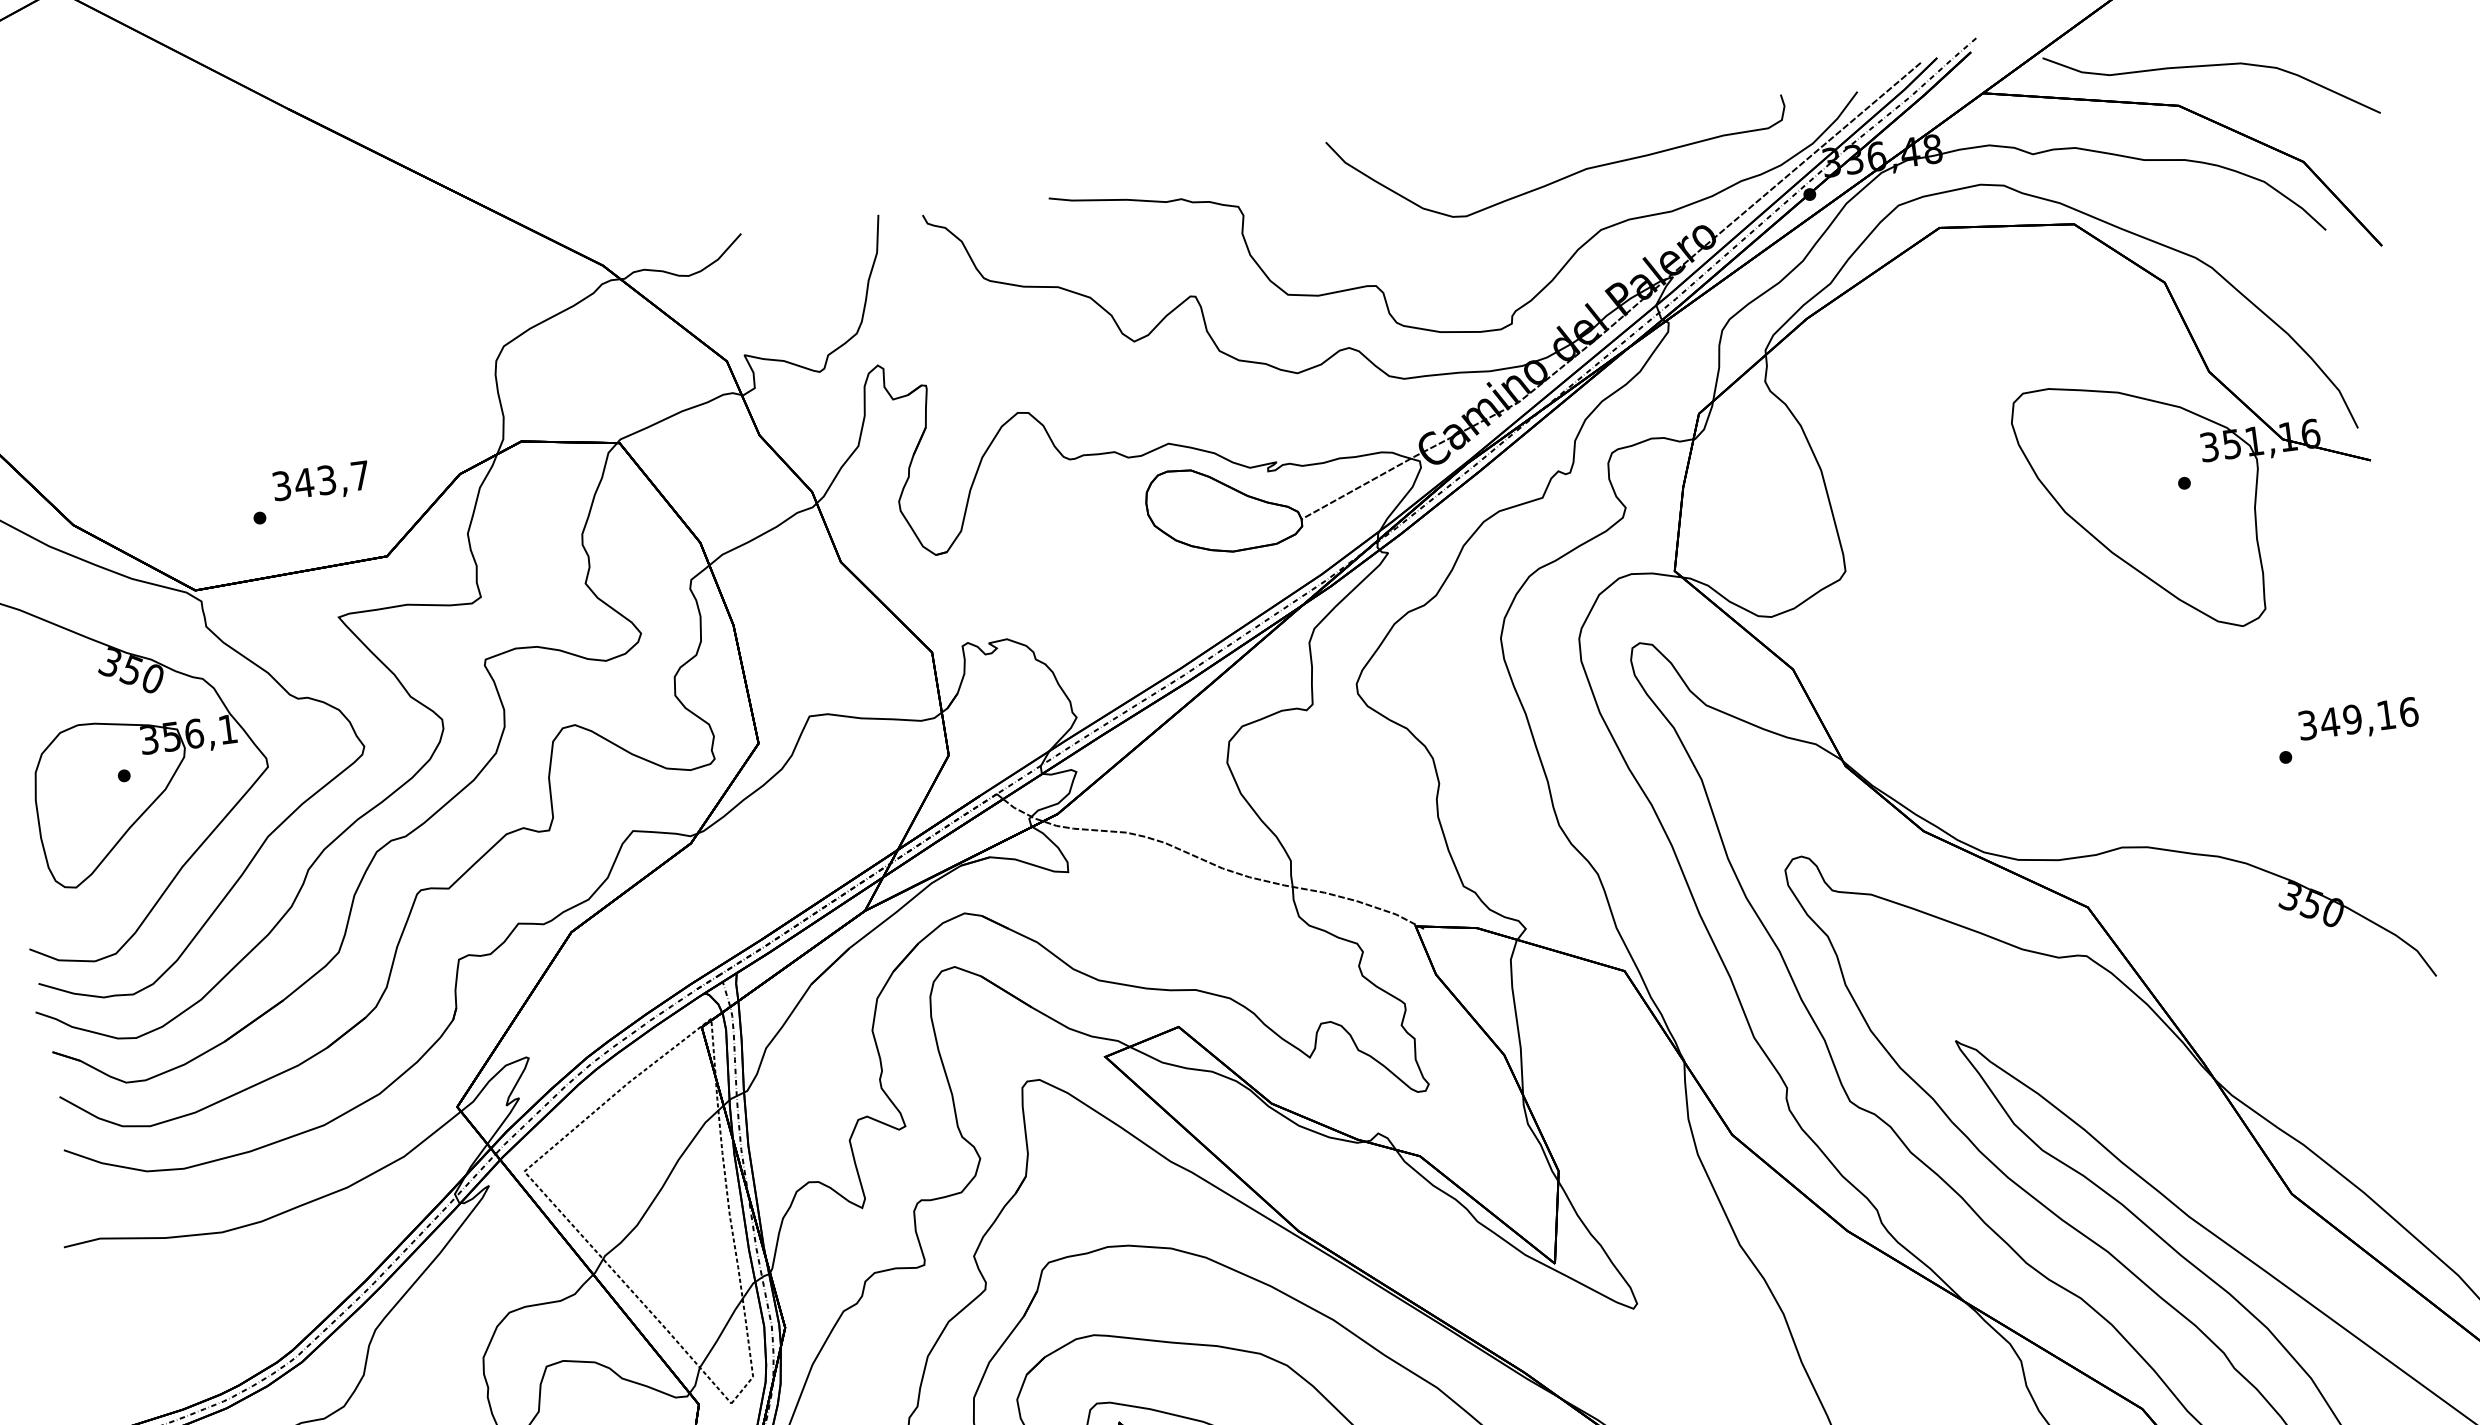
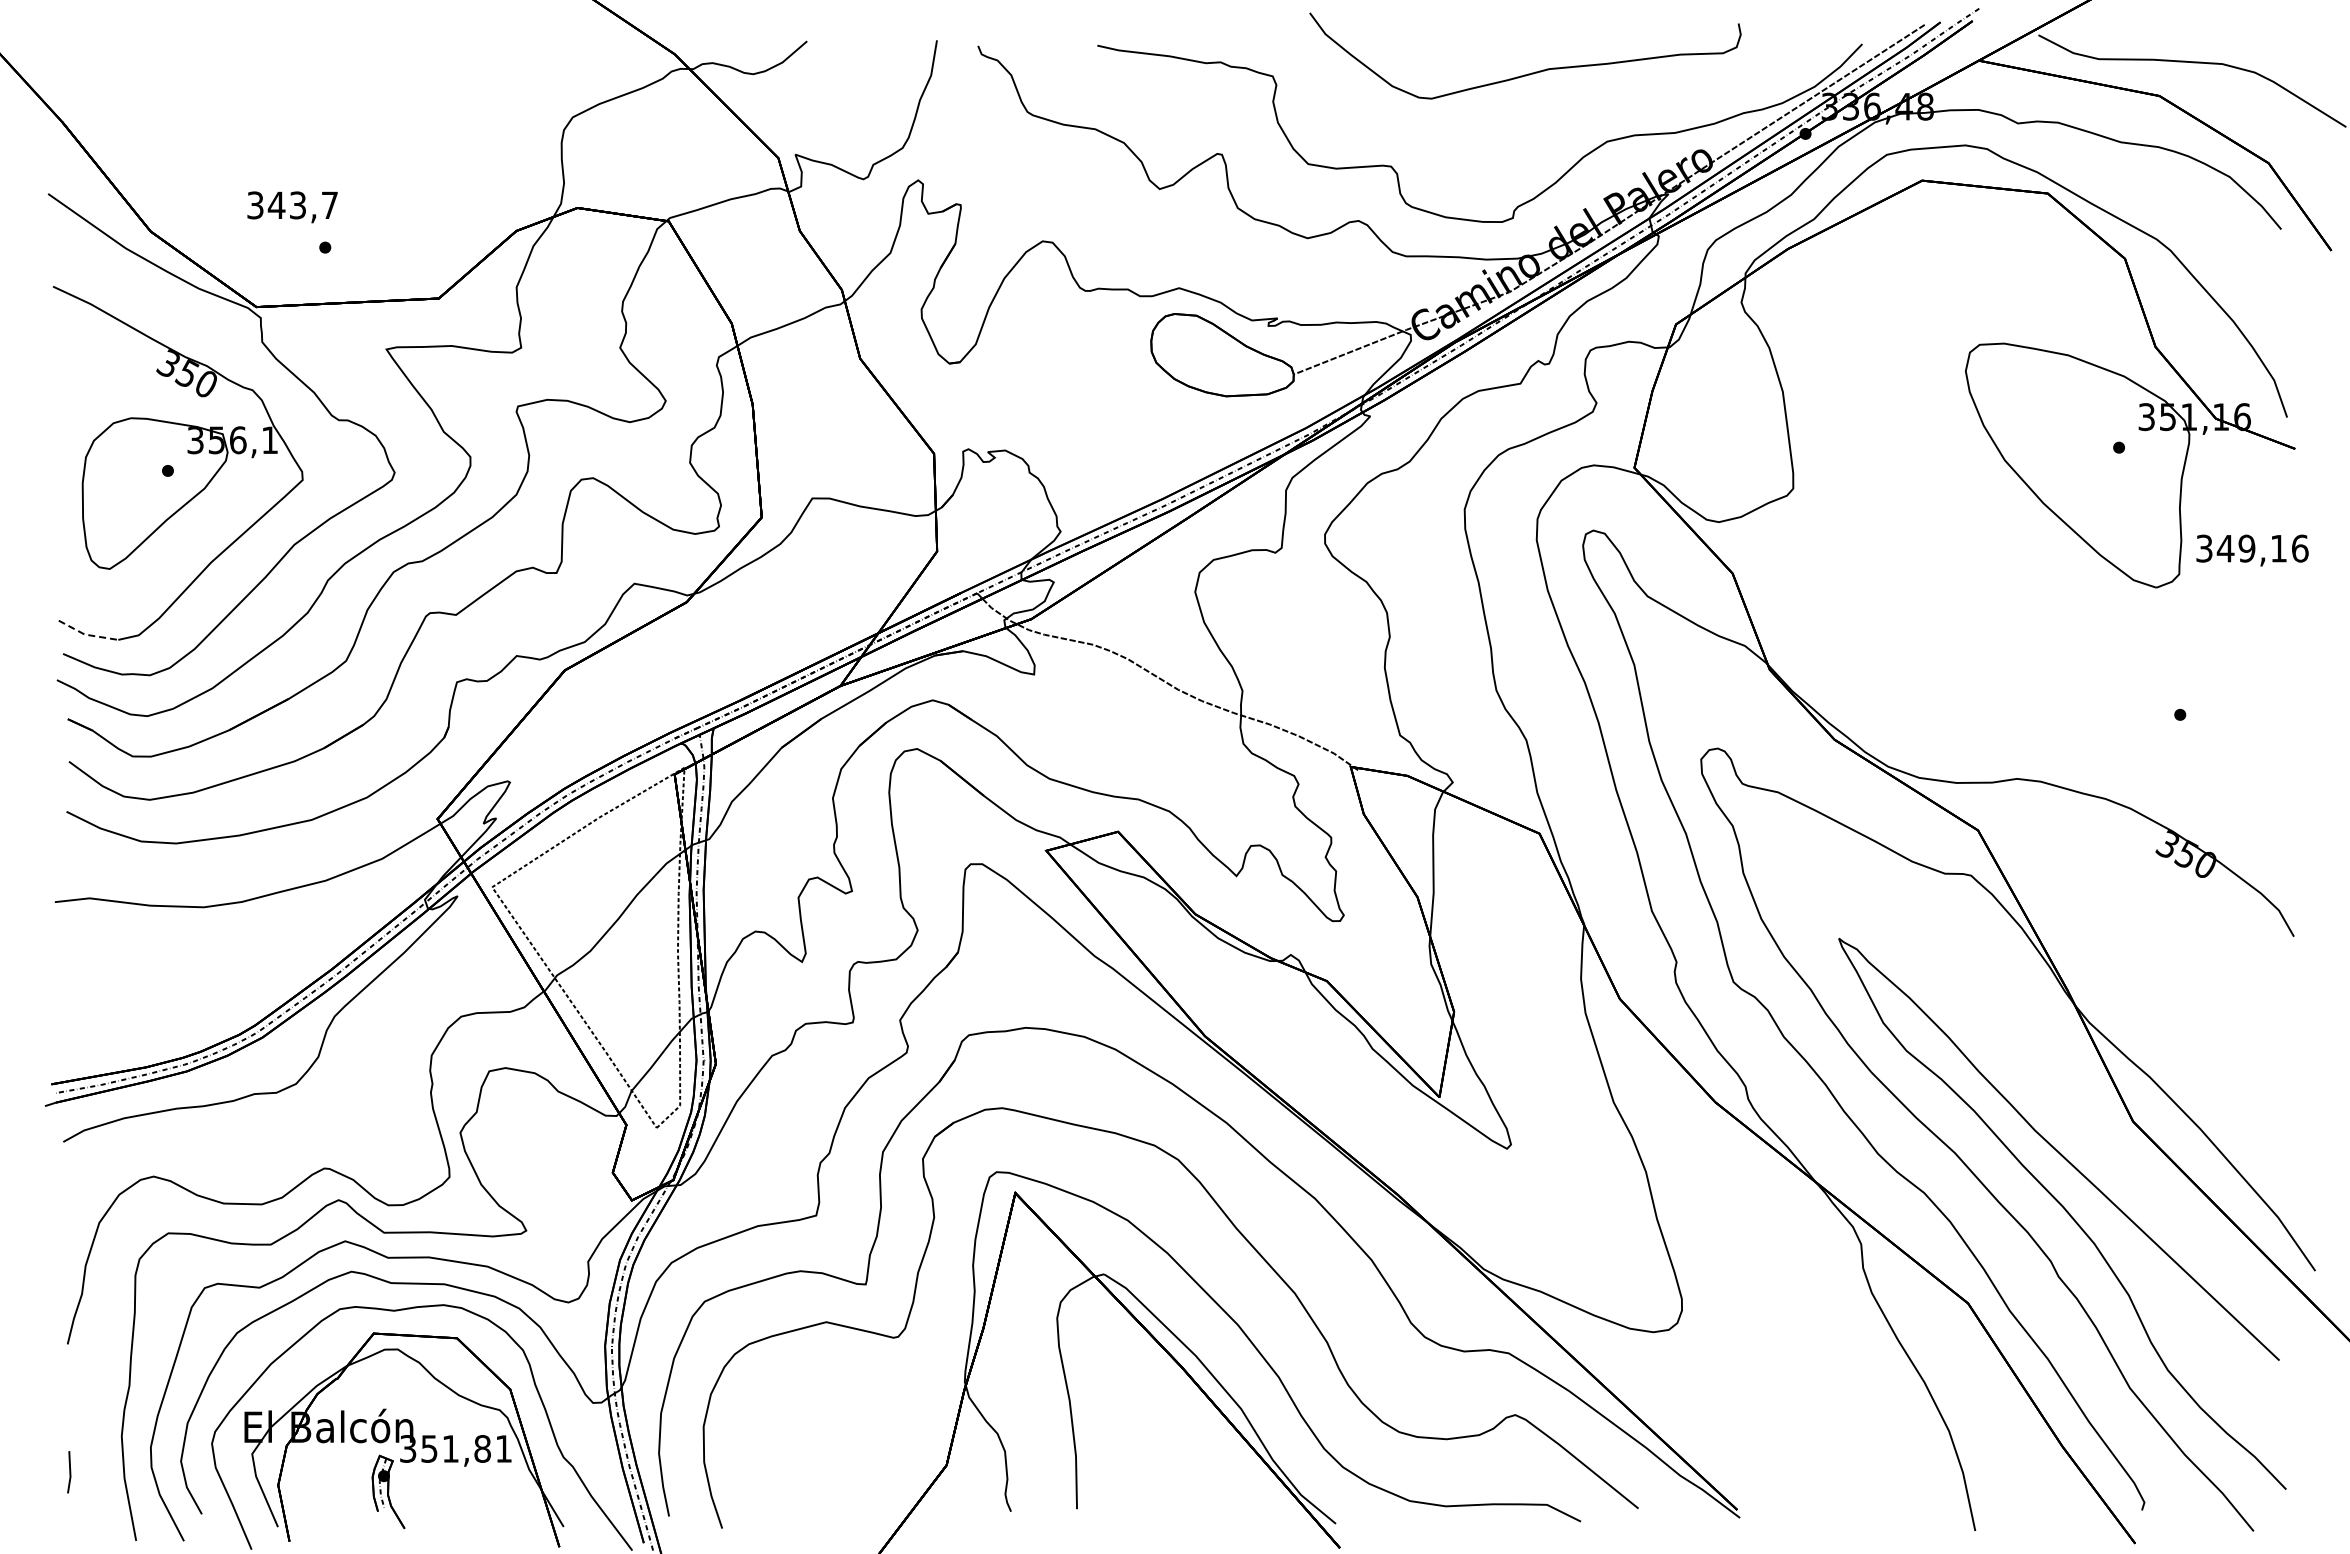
curve: (1568, 174) -> (1531, 72), moved
text: (321, 483) -> (292, 207), moved
text: (2358, 720) -> (2252, 550), moved
line: (60, 960) -> (86, 634), solid -> dashed

